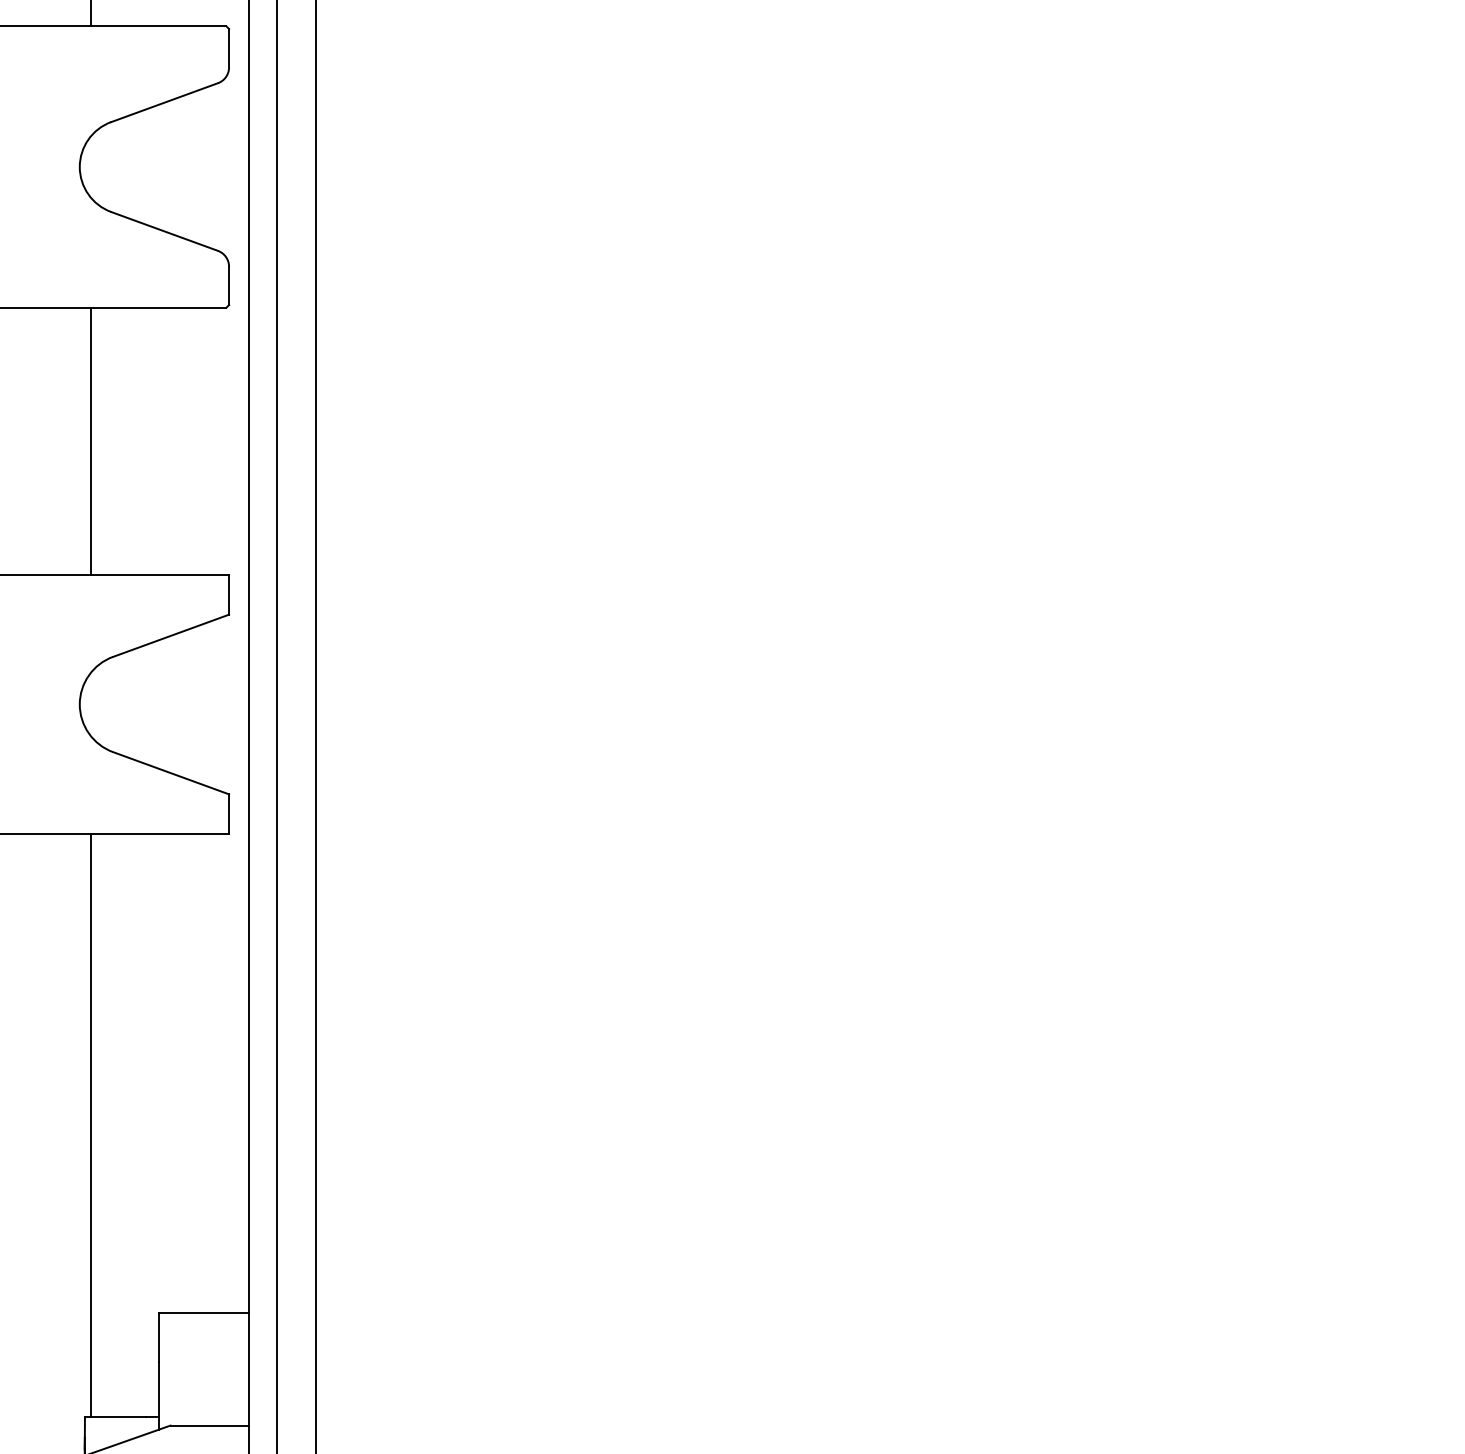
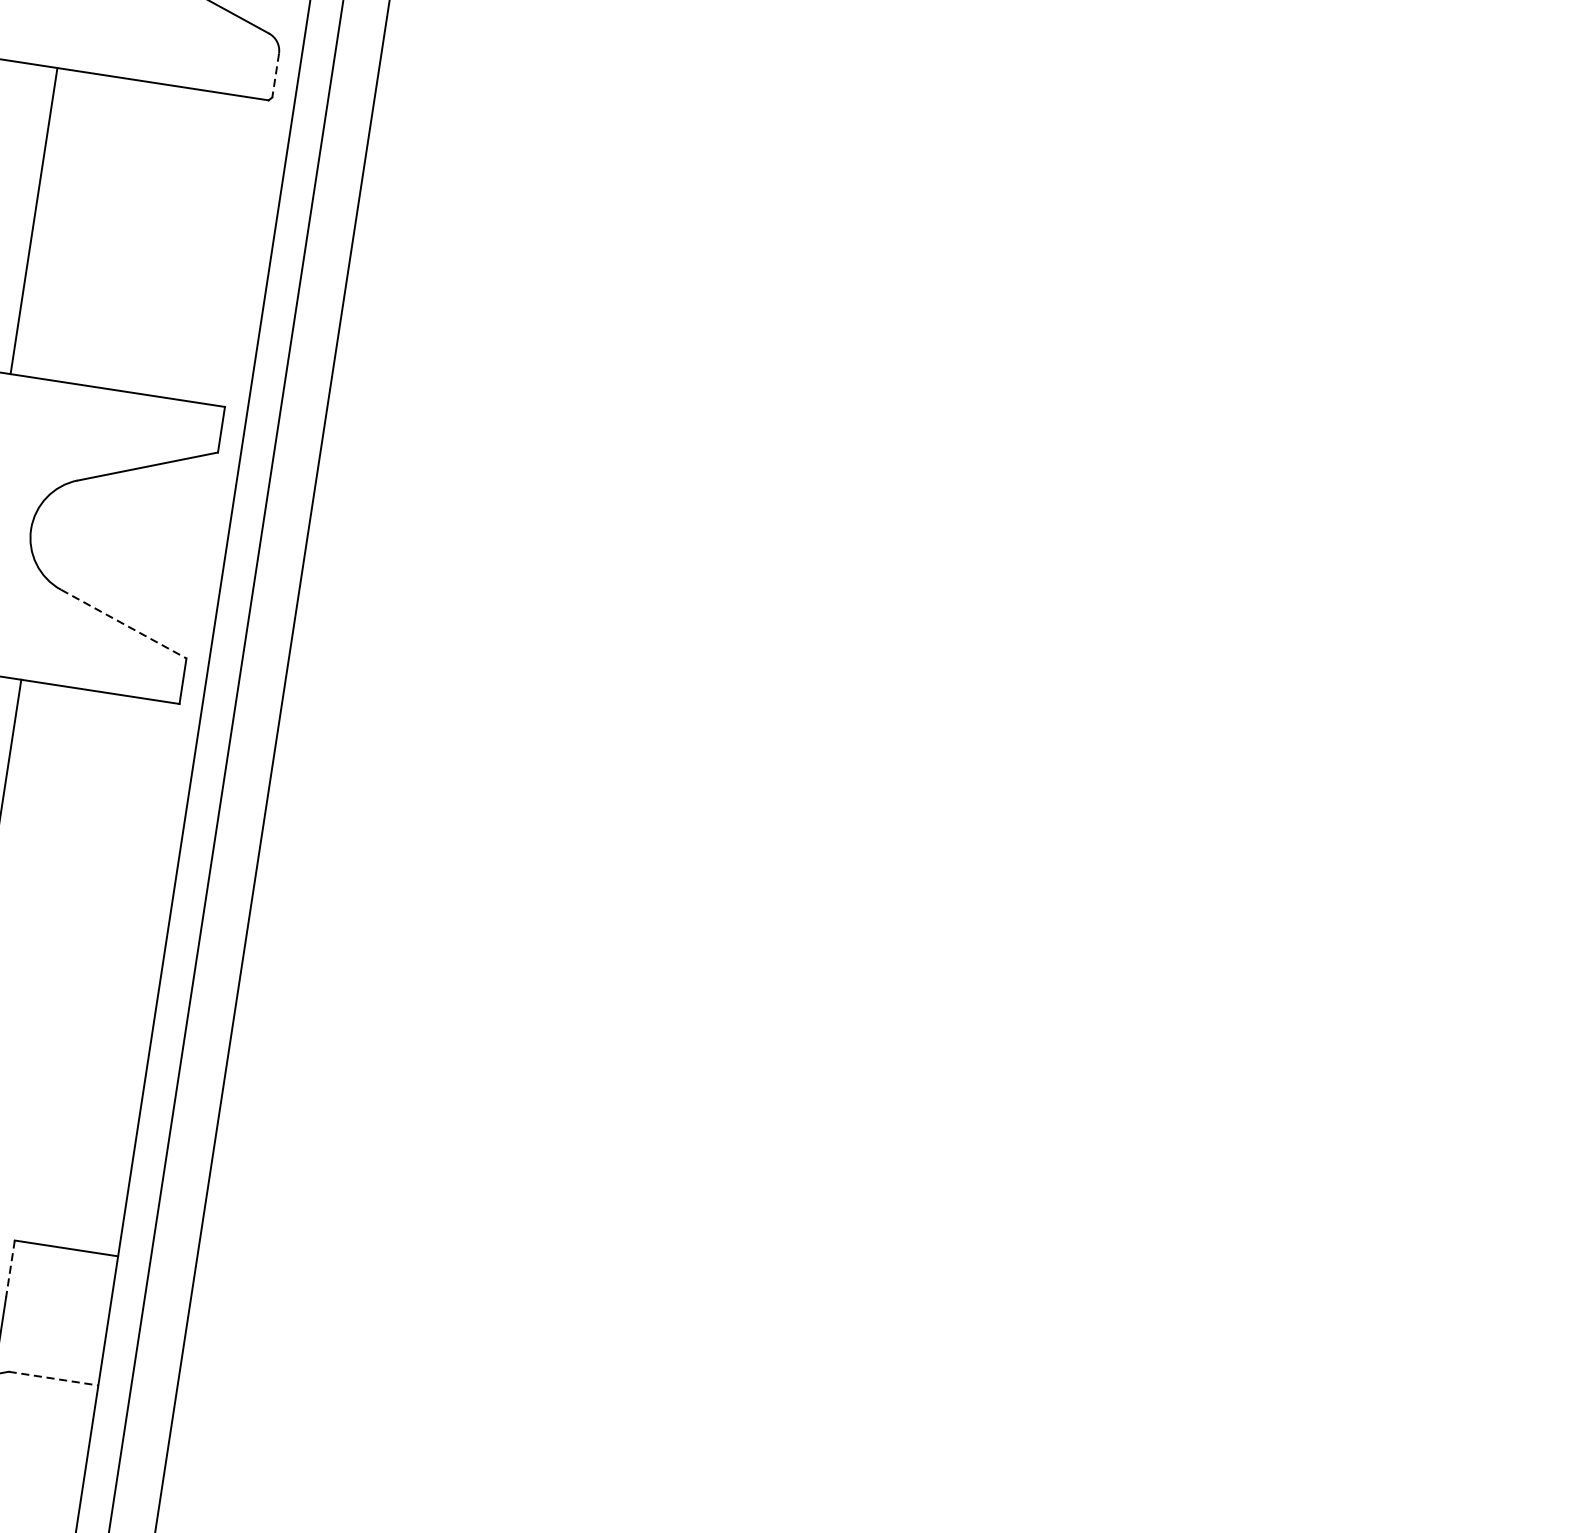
line: (229, 286) -> (276, 76), solid -> dashed
line: (91, 440) -> (34, 220), moved
line: (171, 773) -> (124, 624), solid -> dashed
line: (158, 1337) -> (10, 1268), solid -> dashed
line: (210, 1425) -> (54, 1378), solid -> dashed

